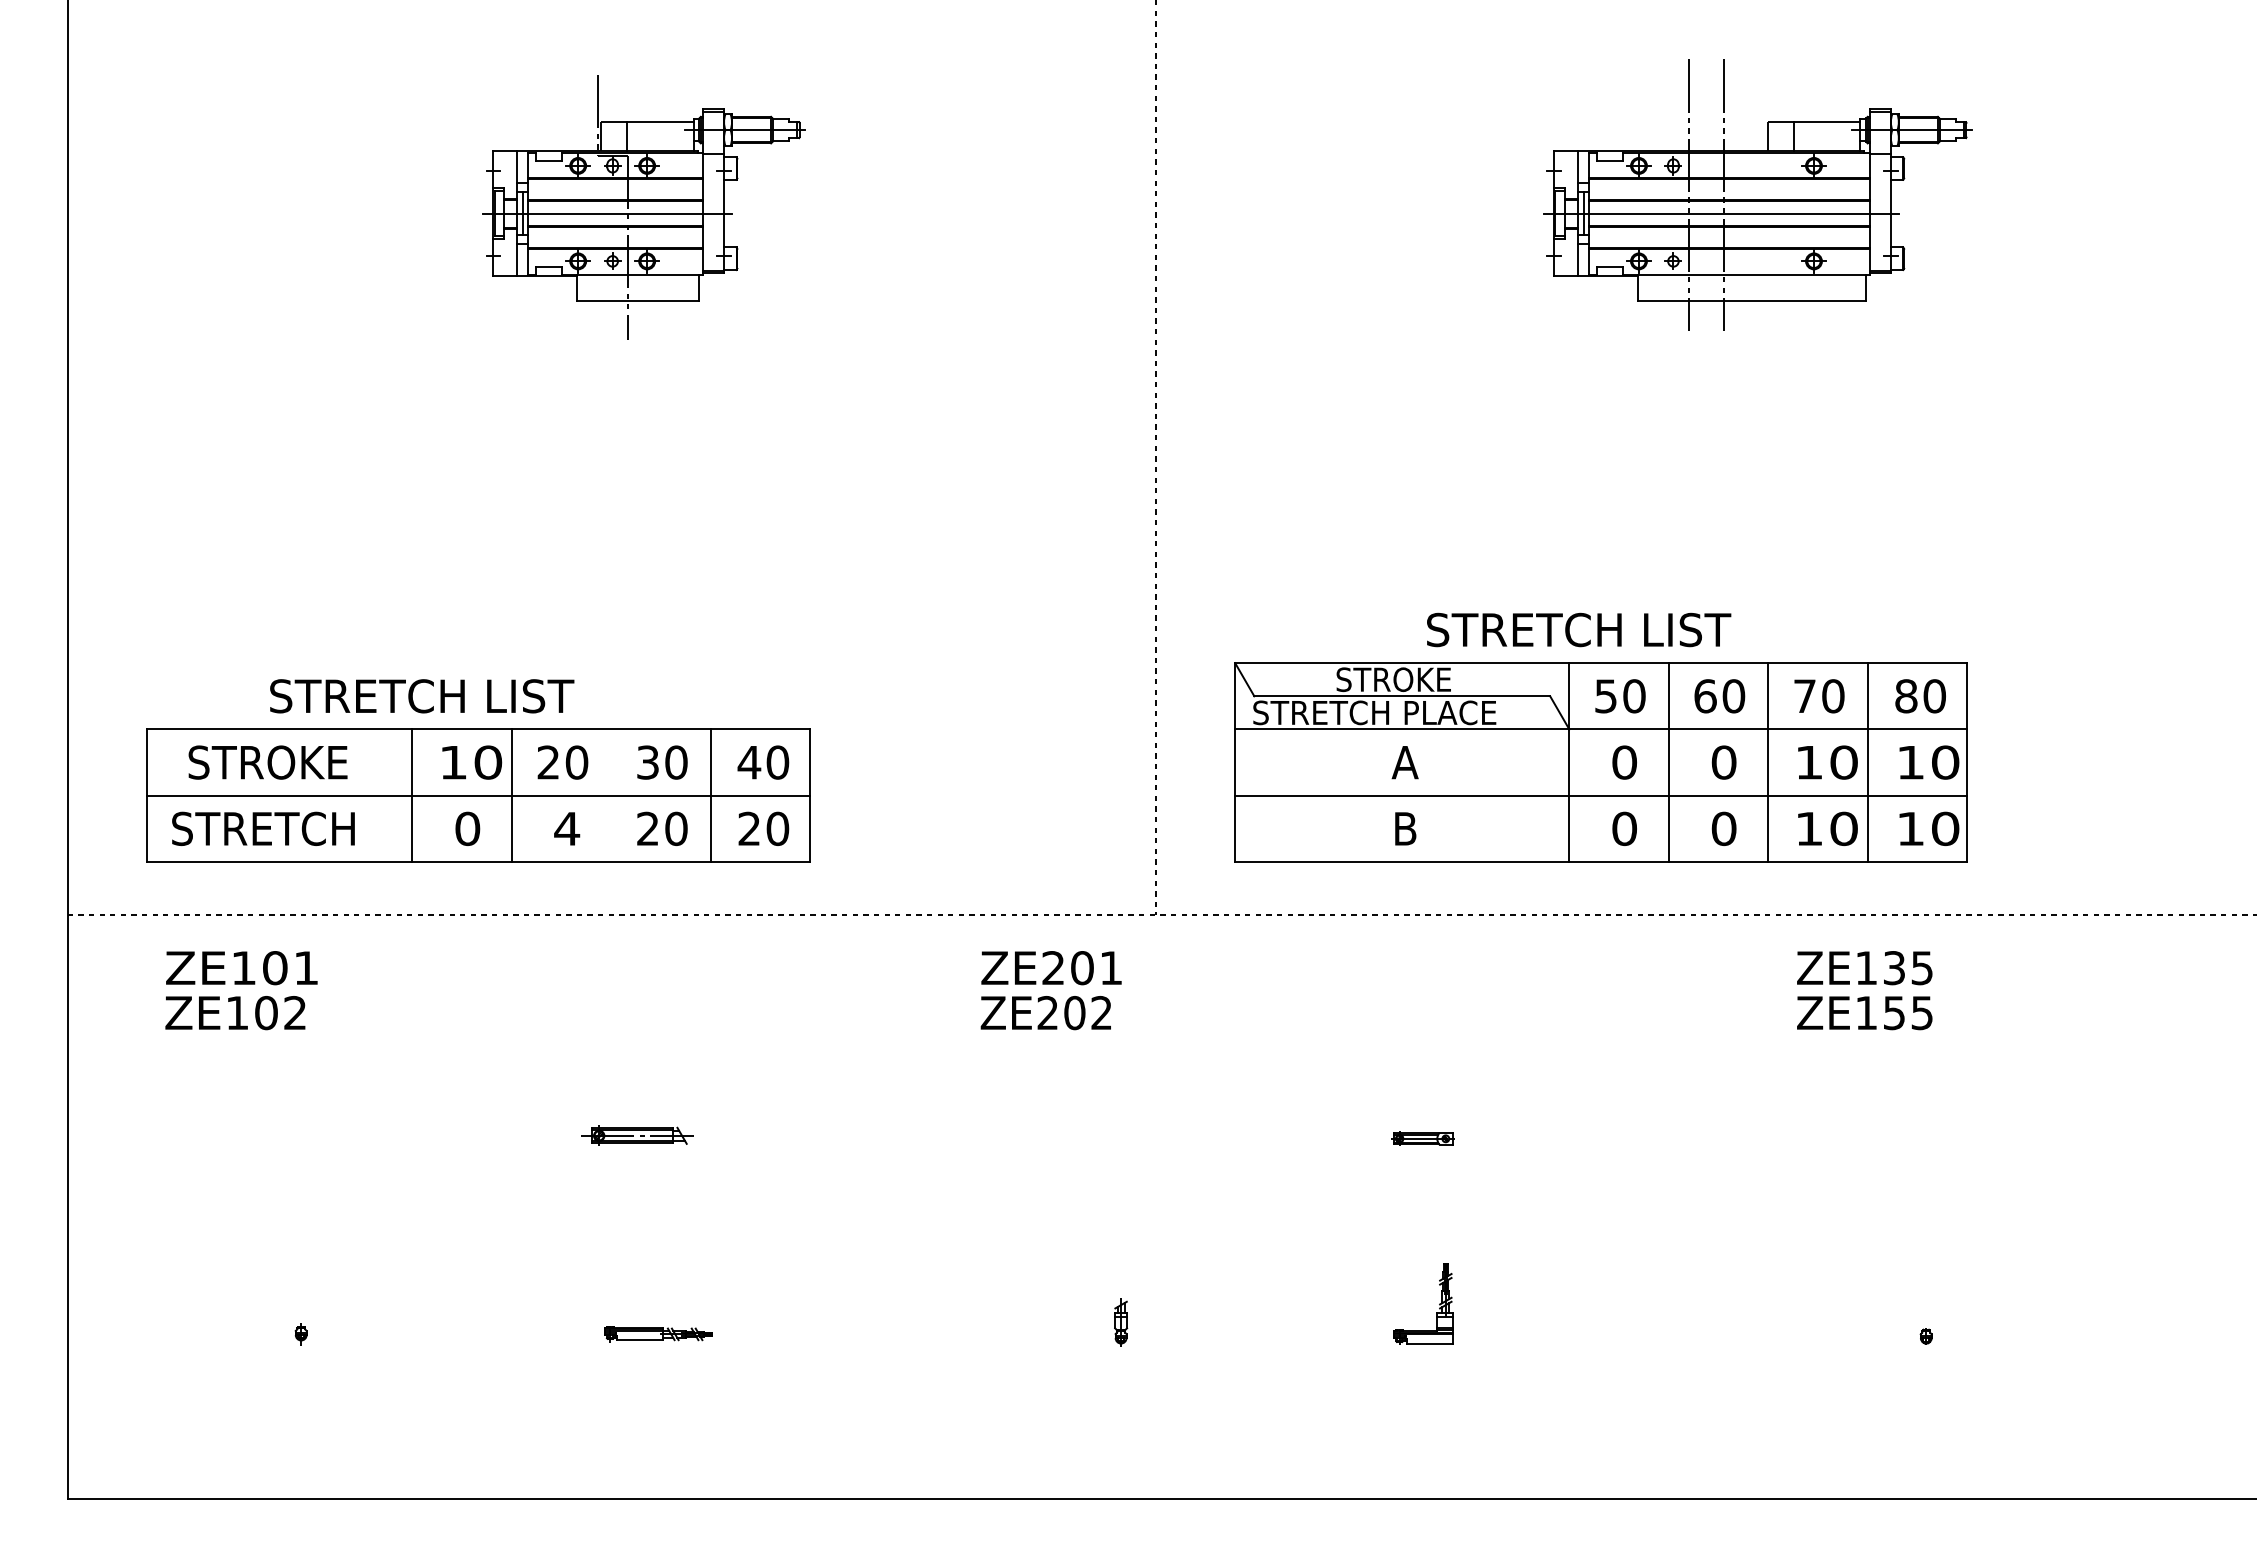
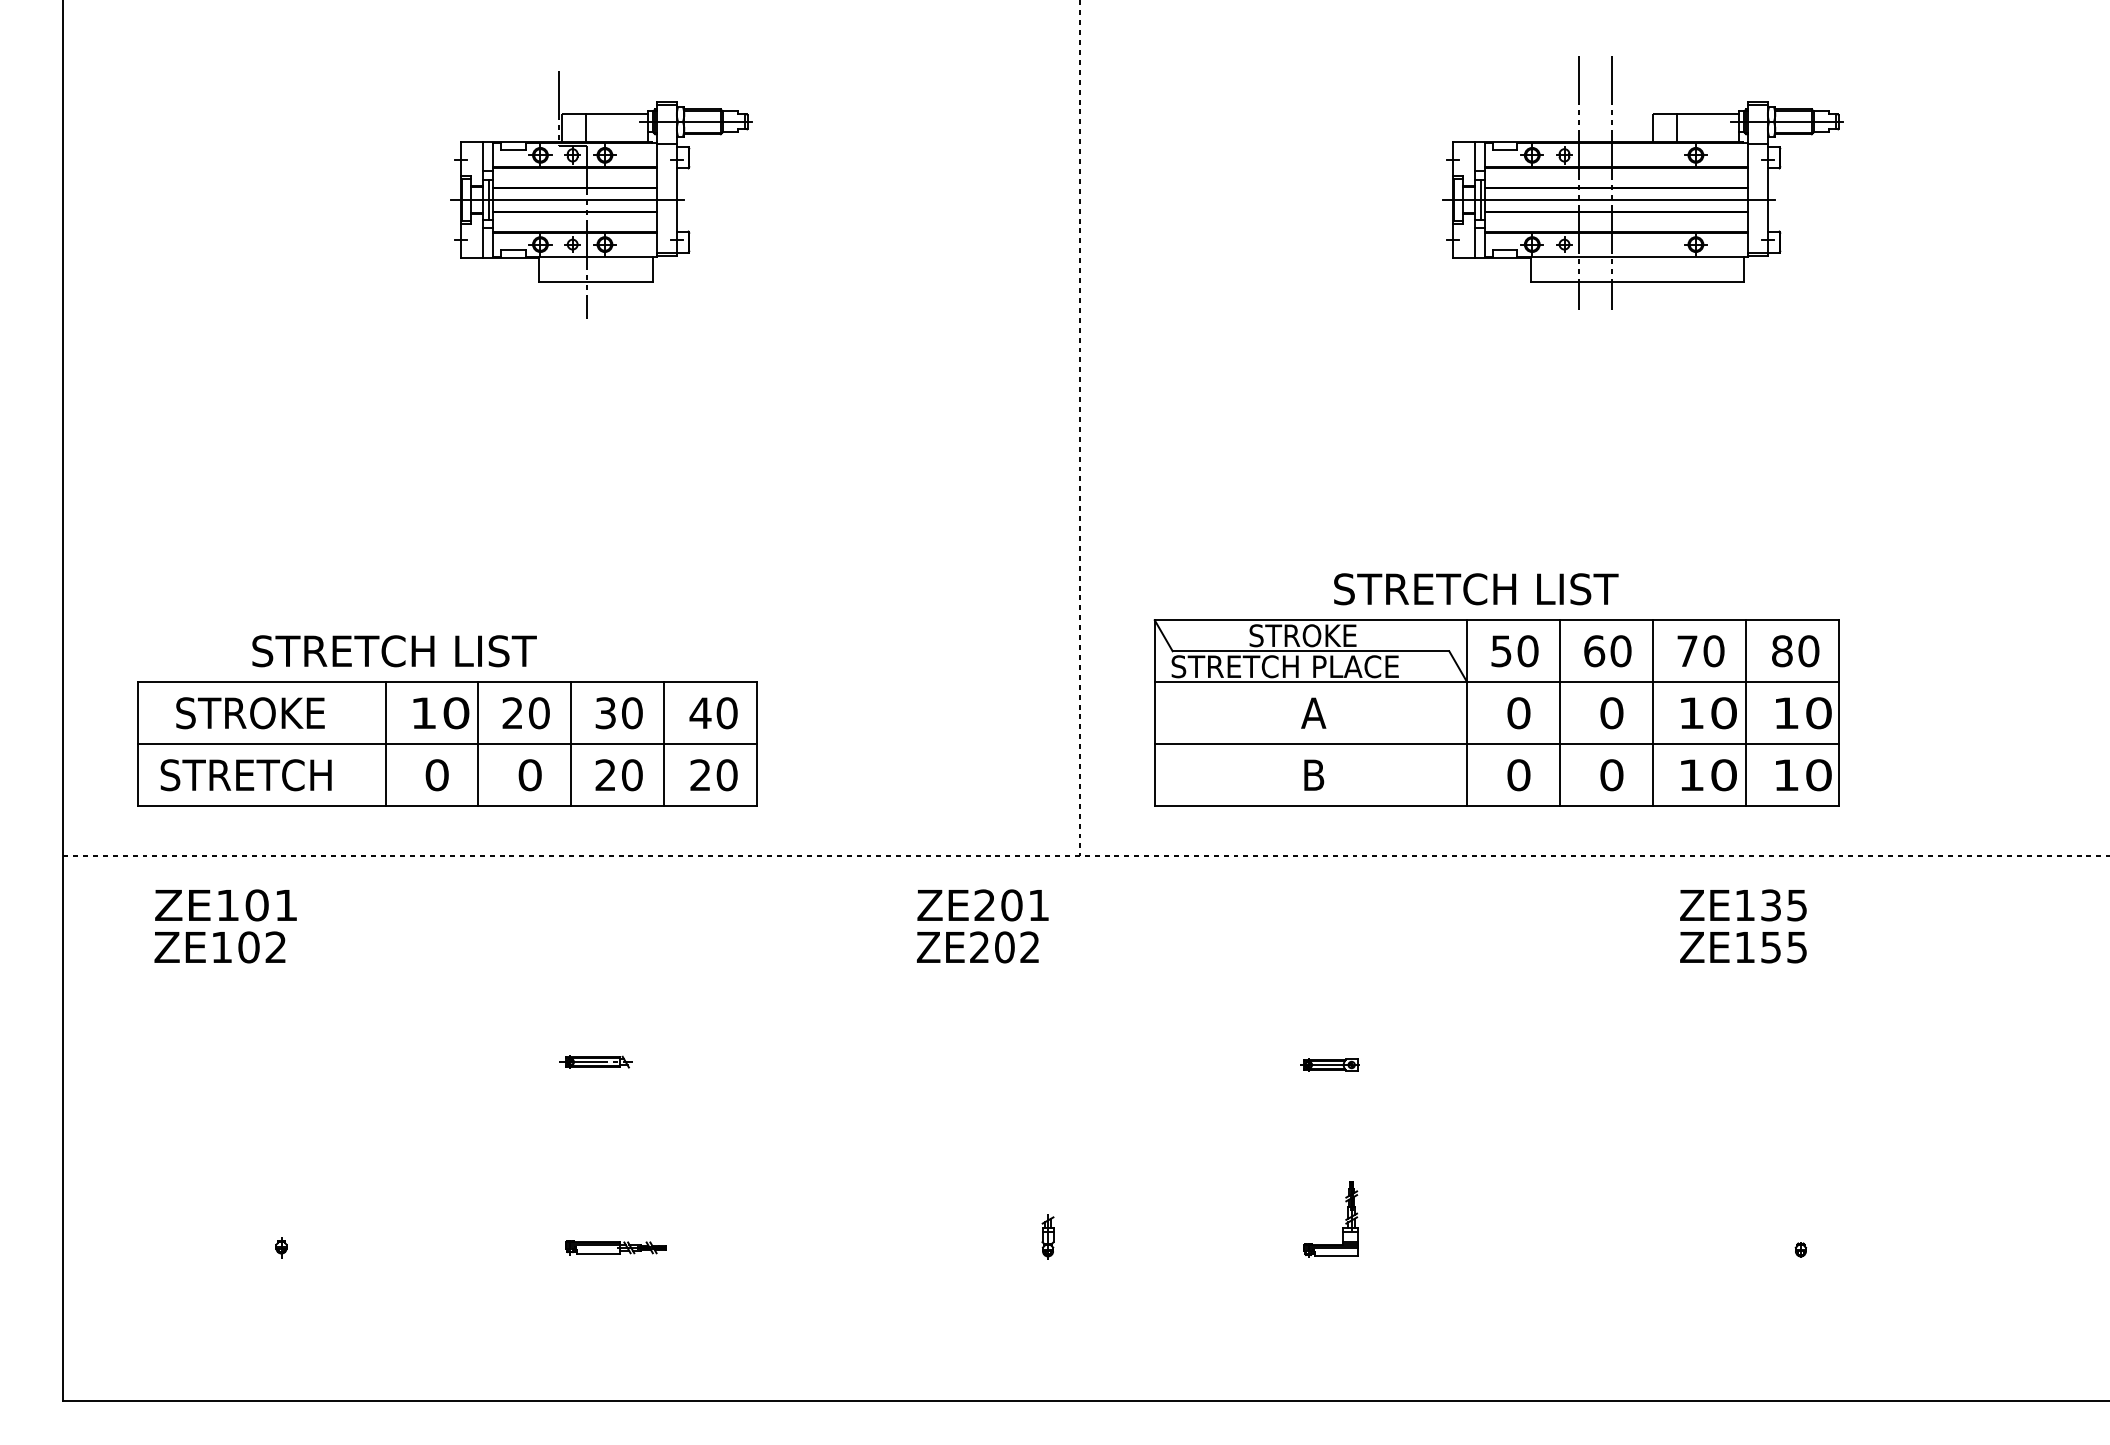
line: (611, 795) -> (571, 744), added
text: (567, 828) -> (530, 774), 4 -> 0
part: (637, 1135) -> (595, 1061), size x0.71

